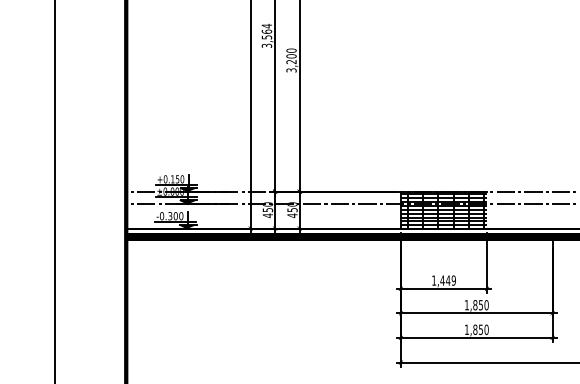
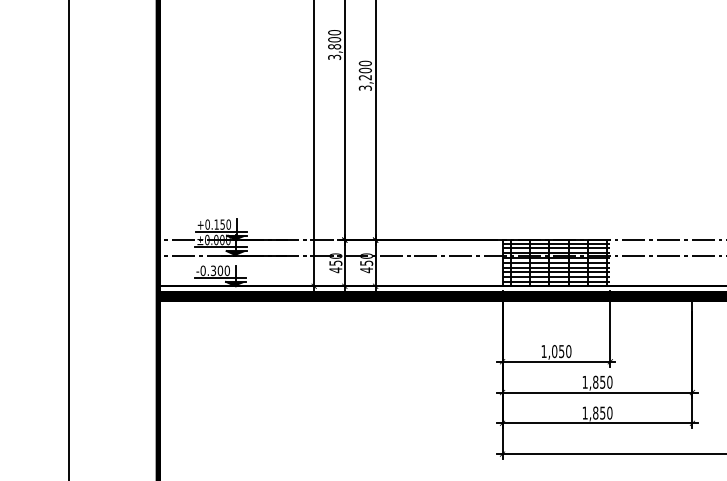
text: (266, 31) -> (334, 39), 3,564 -> 3,800
text: (447, 280) -> (560, 351), 1,449 -> 1,050

